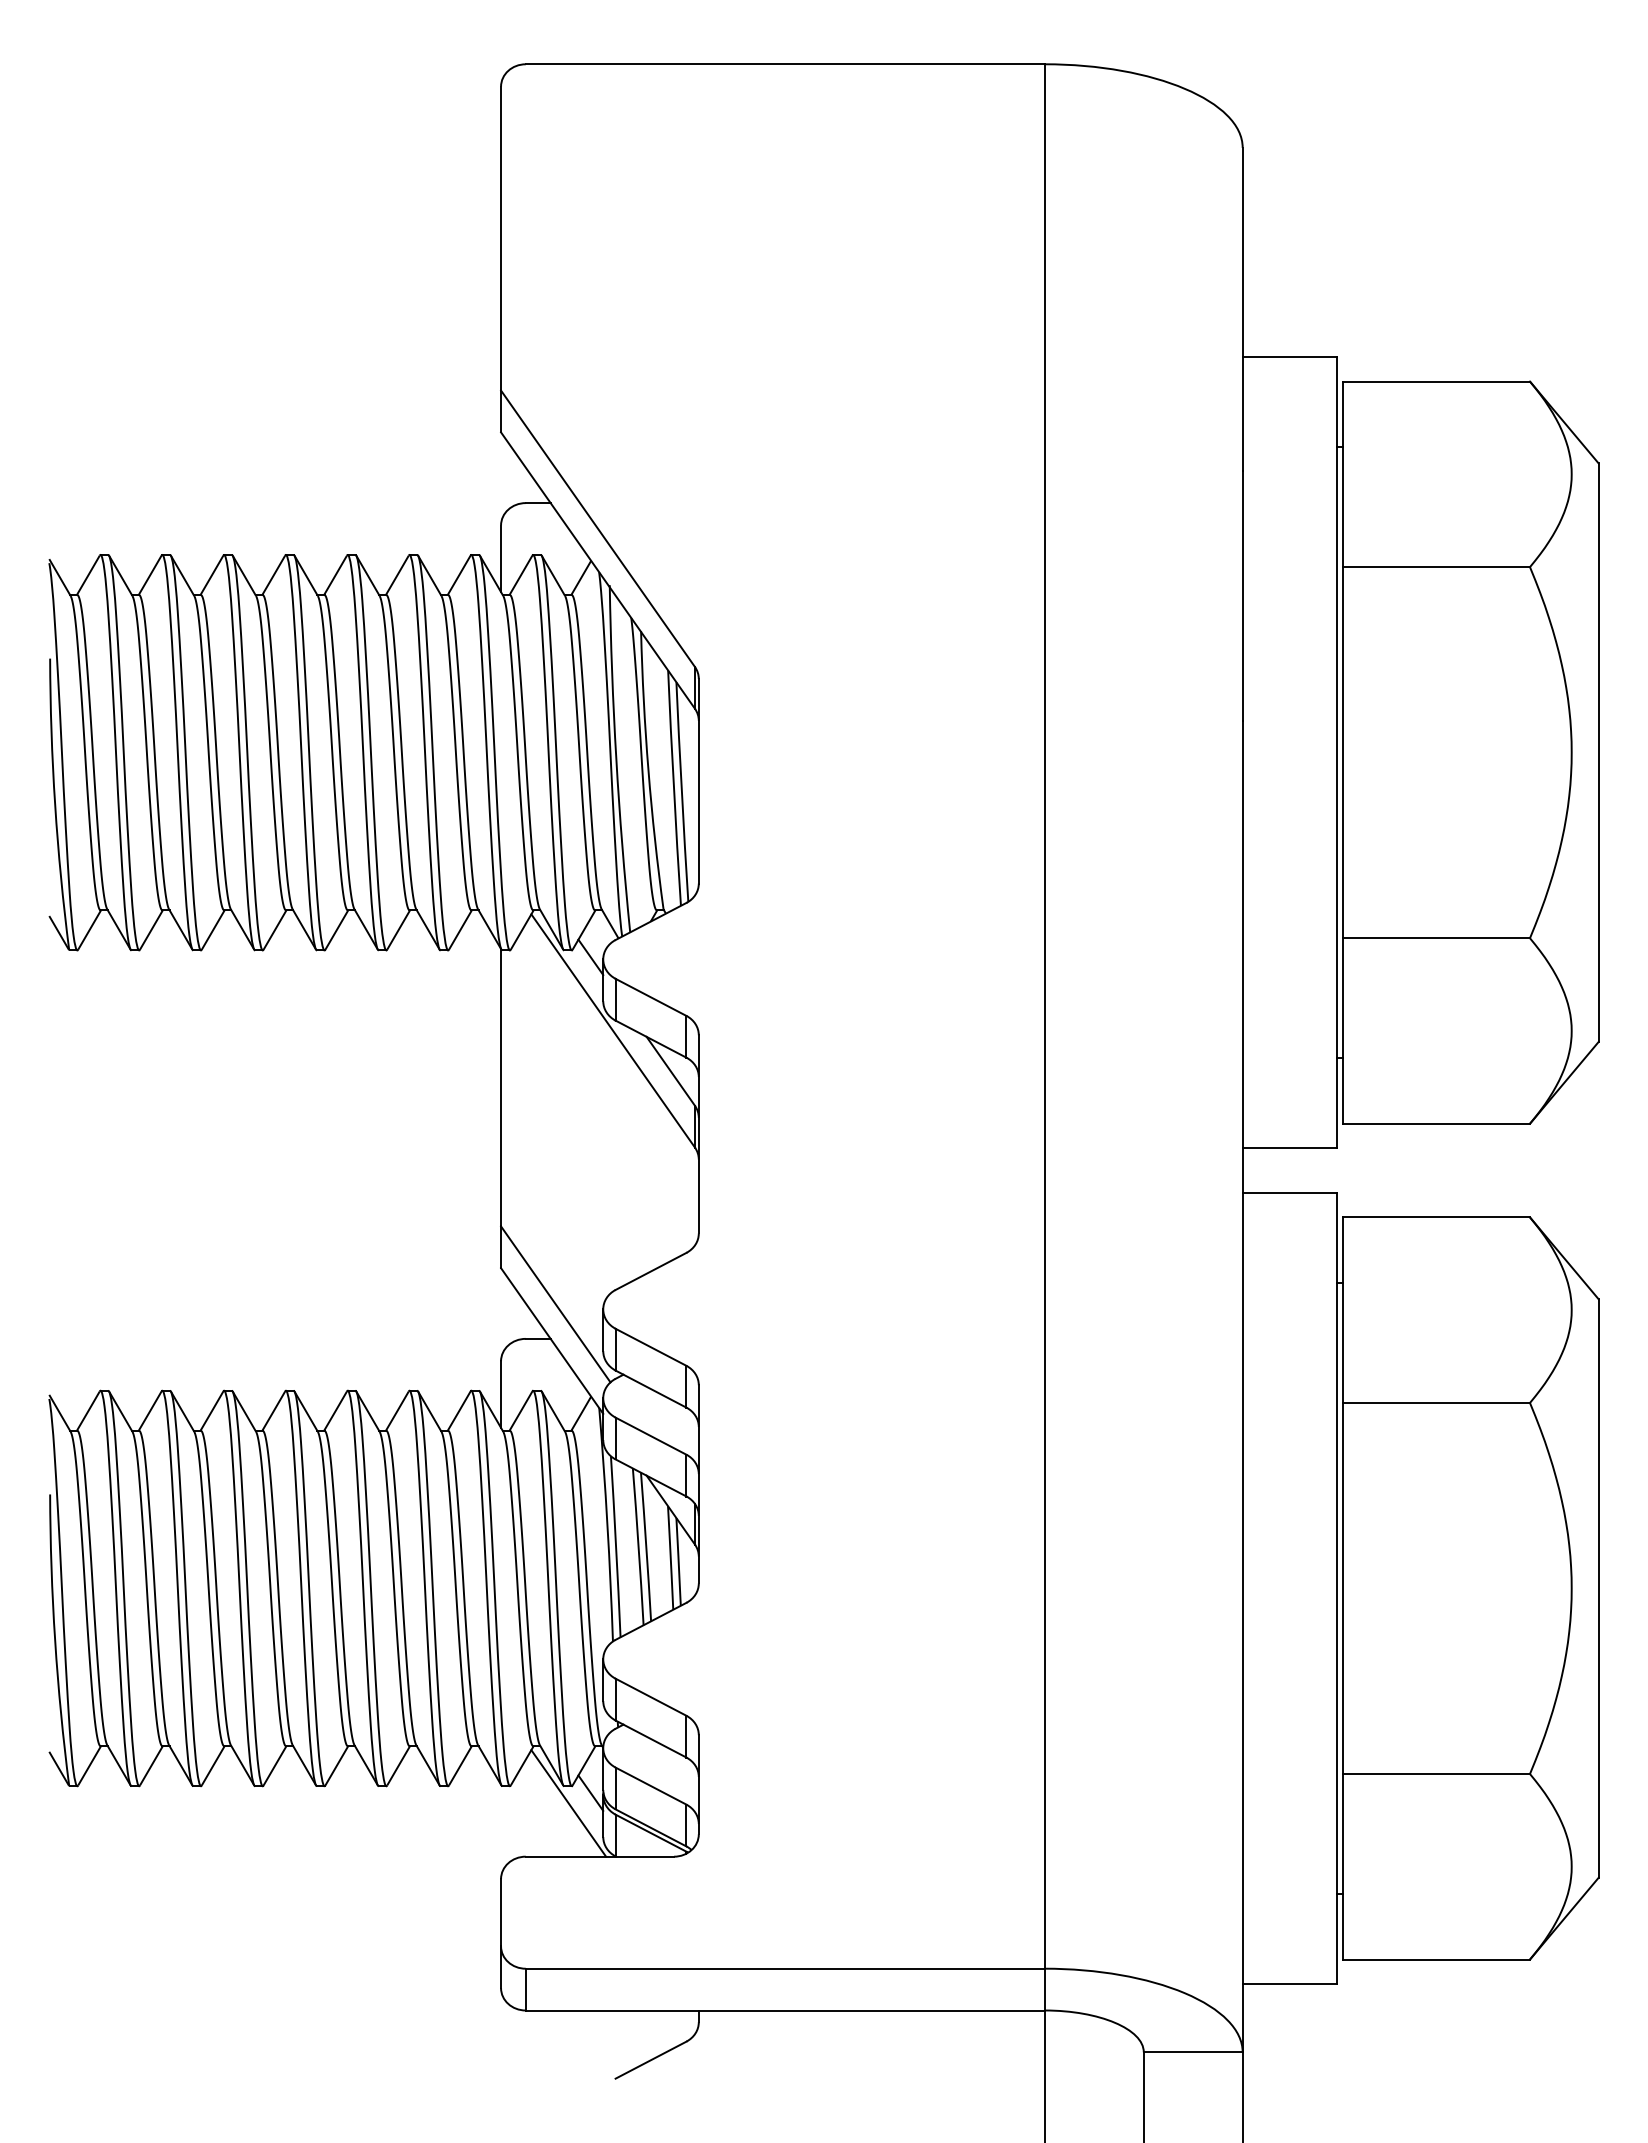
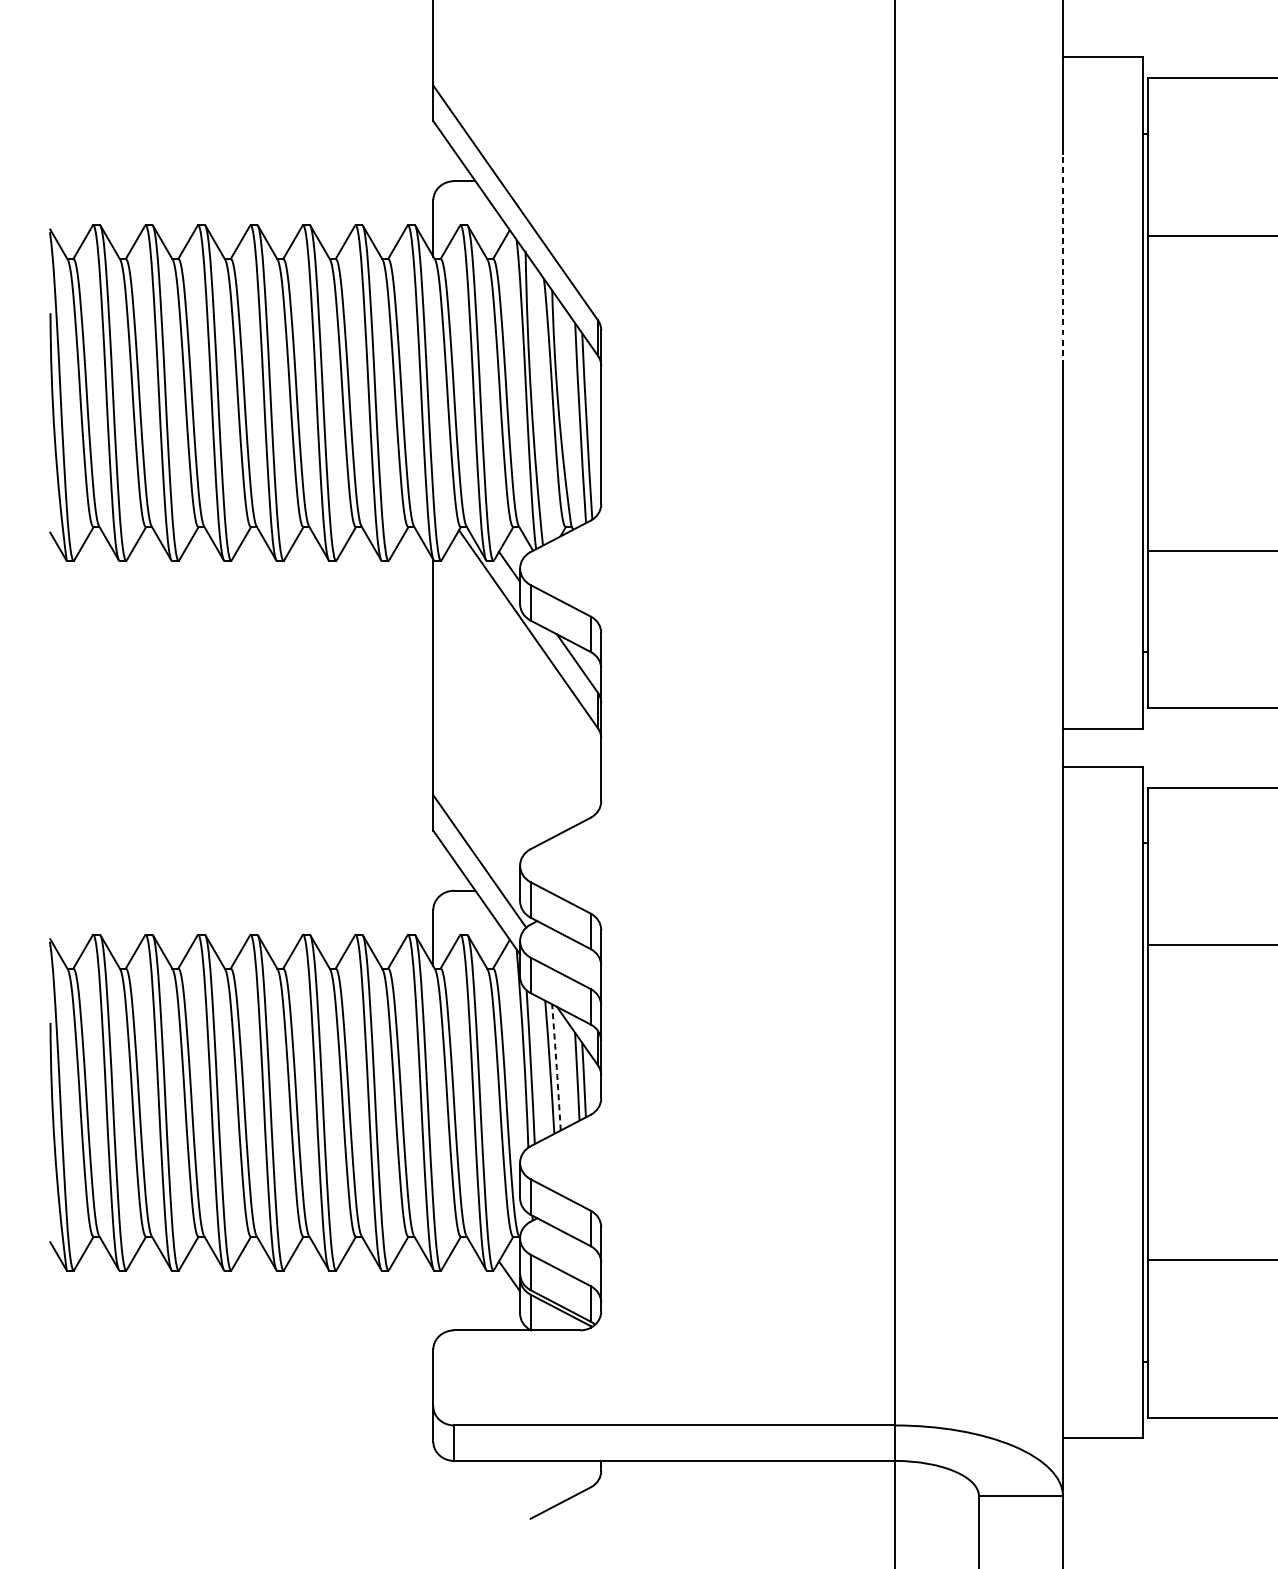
line: (1242, 595) -> (1062, 259), solid -> dashed
arc: (646, 1546) -> (556, 1067), solid -> dashed
line: (568, 1803) -> (490, 1285), removed

